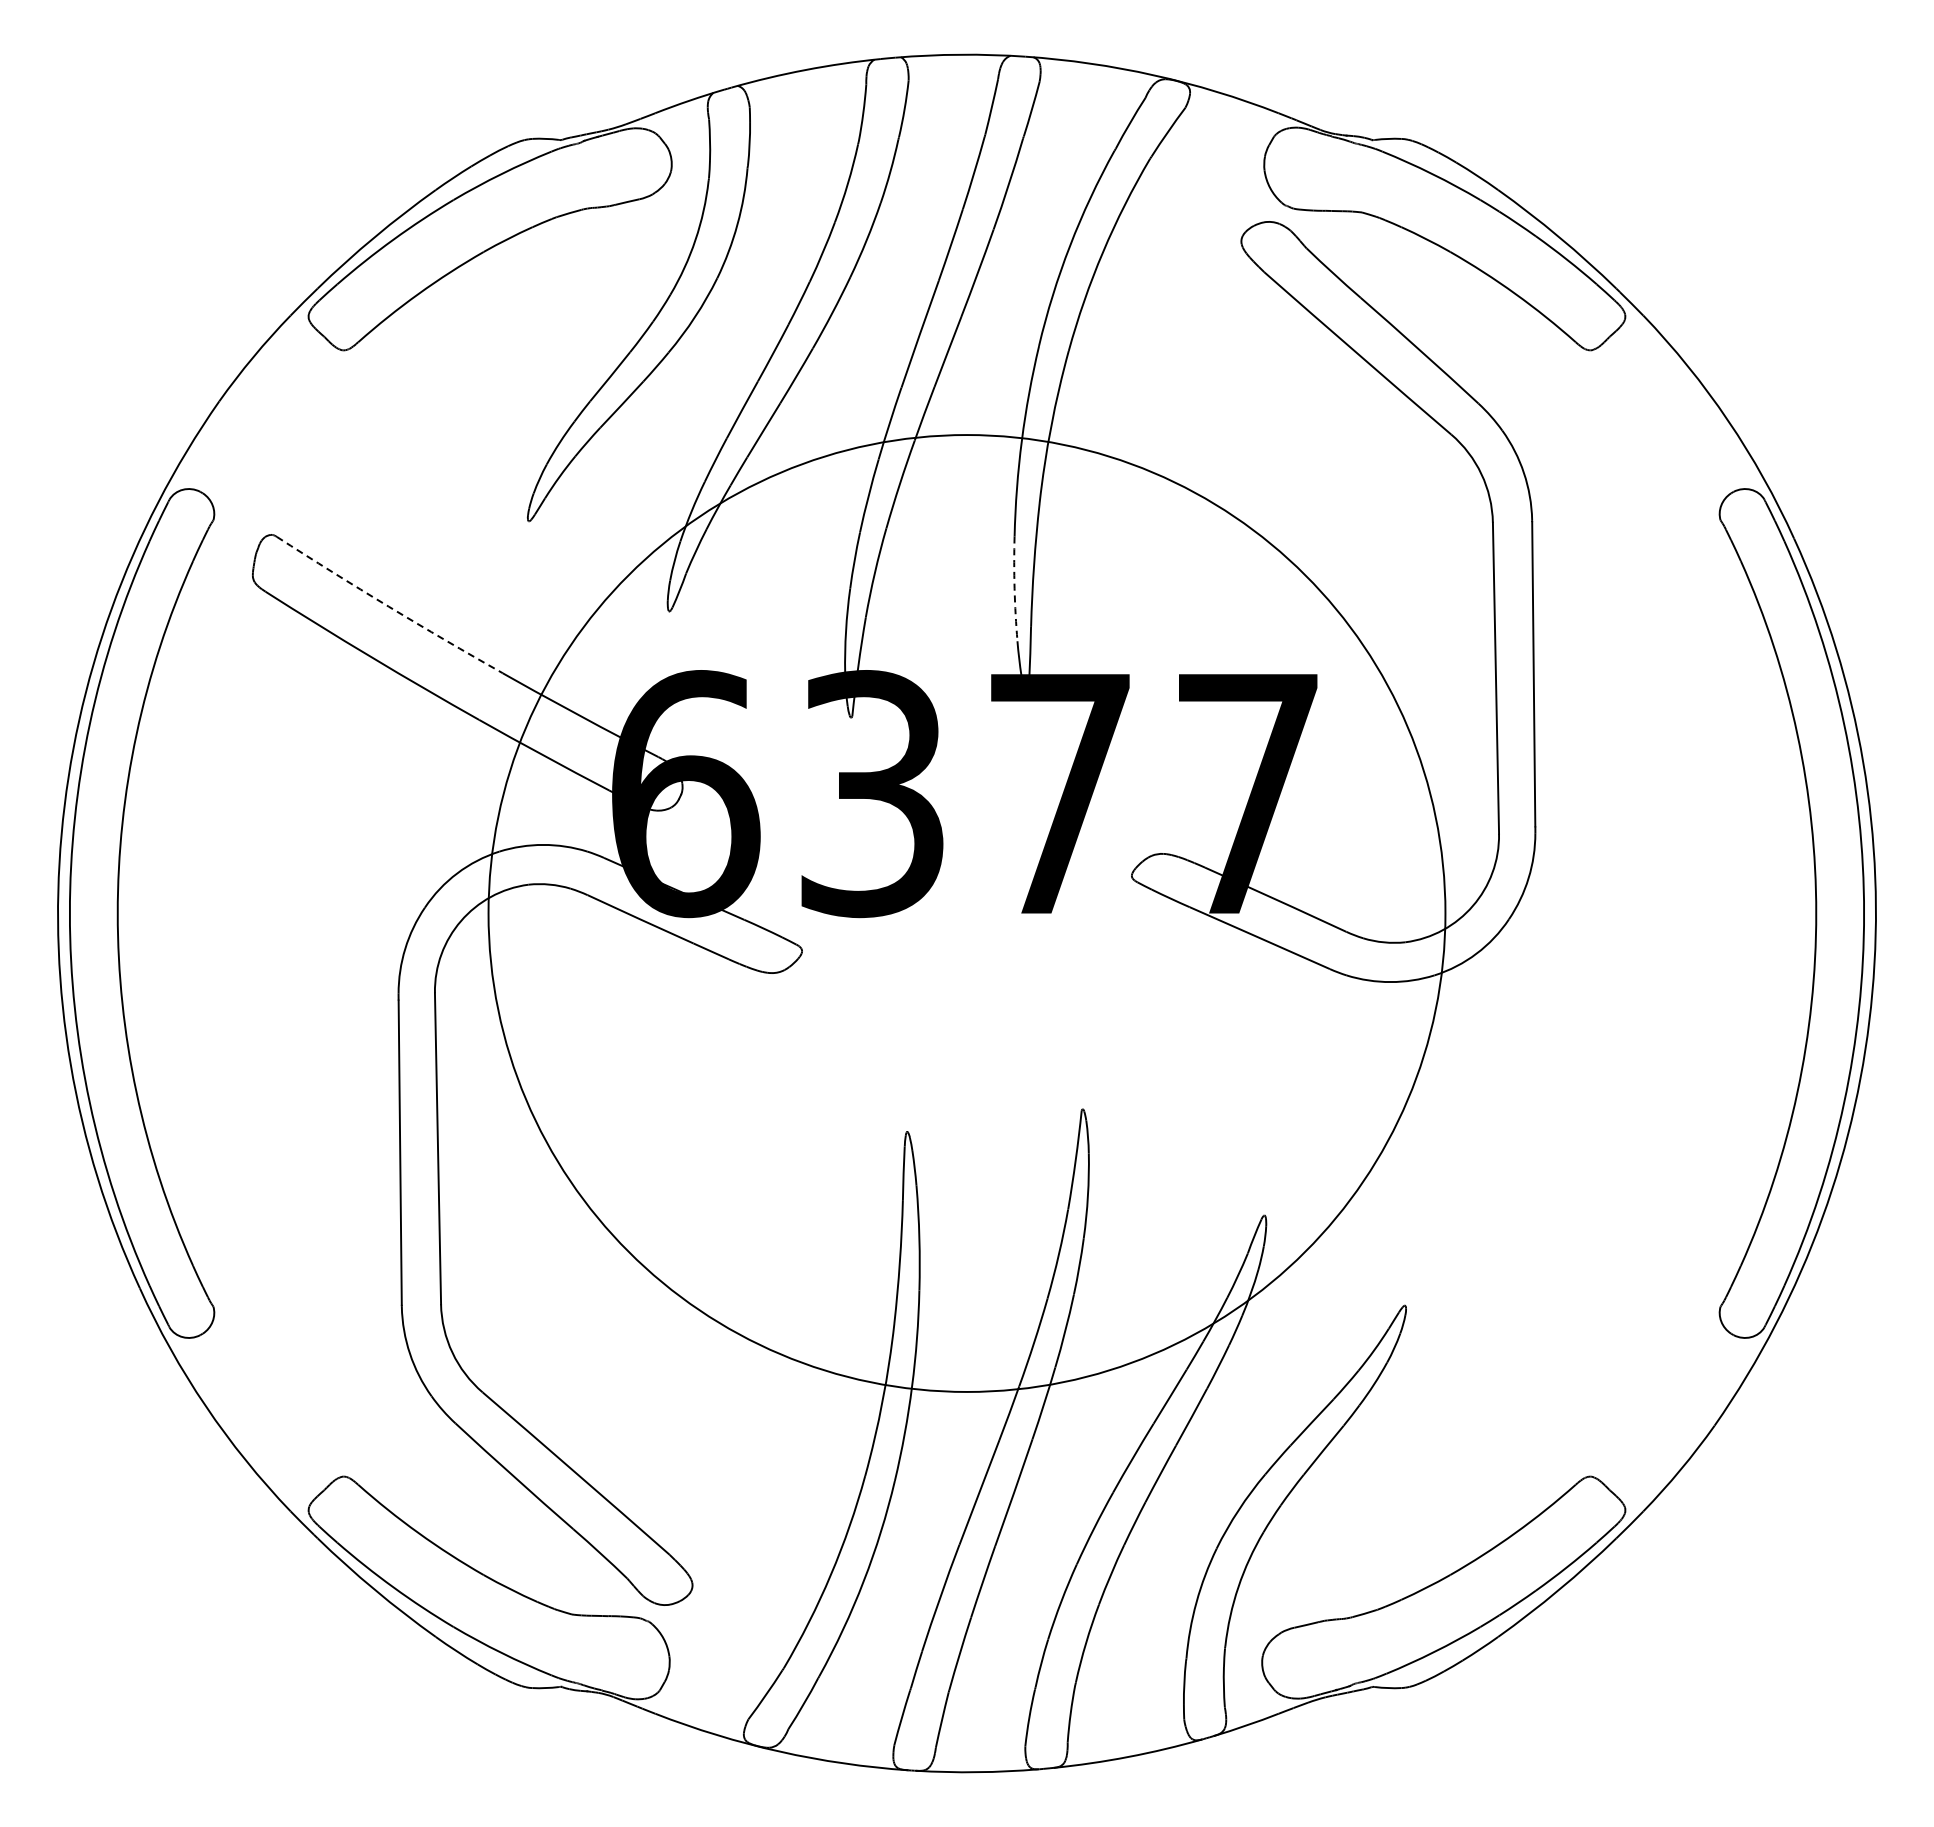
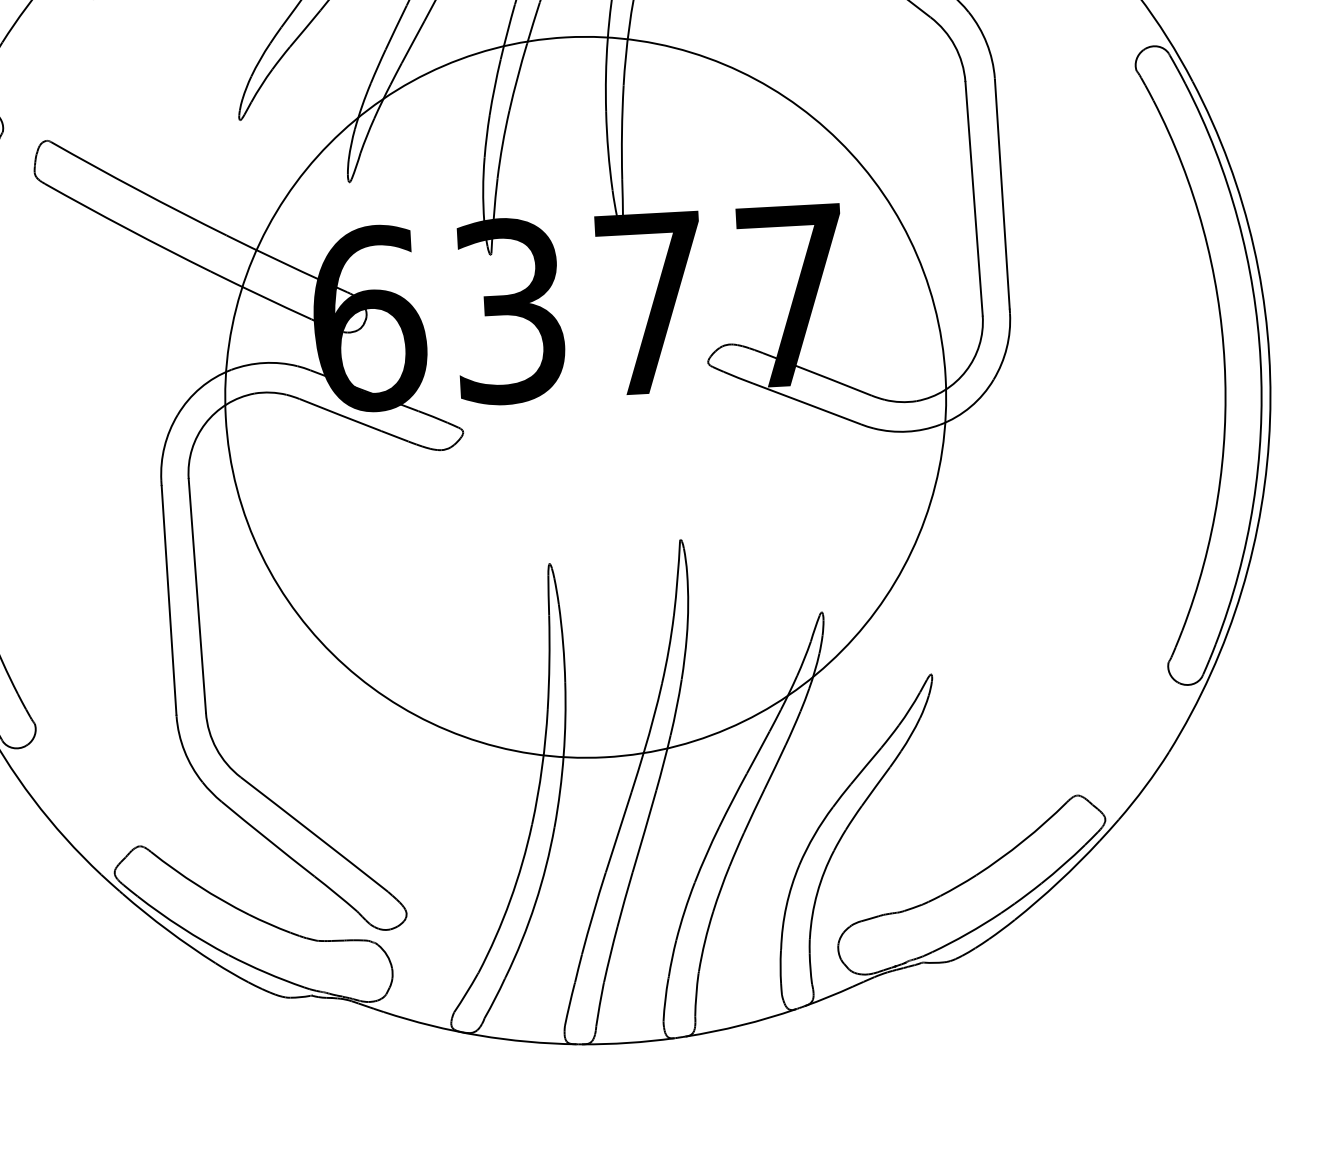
arc: (1014, 588) -> (608, 150), dashed -> solid
arc: (388, 606) -> (138, 189), dashed -> solid

